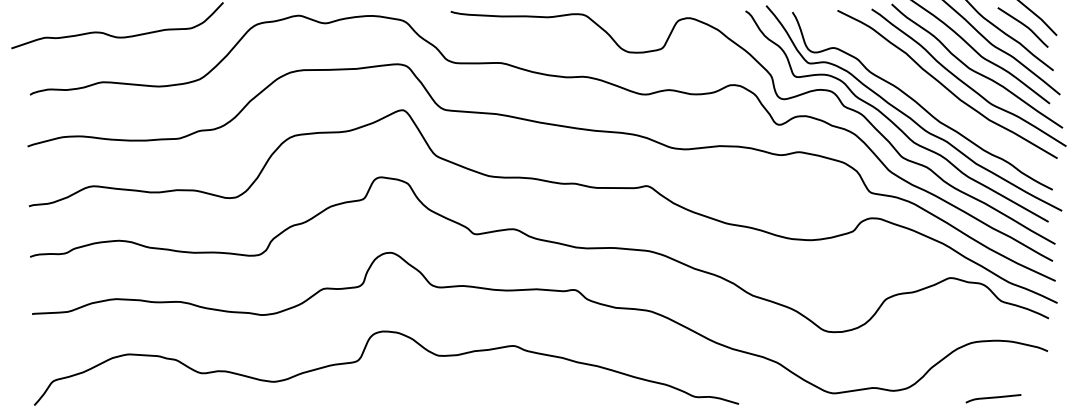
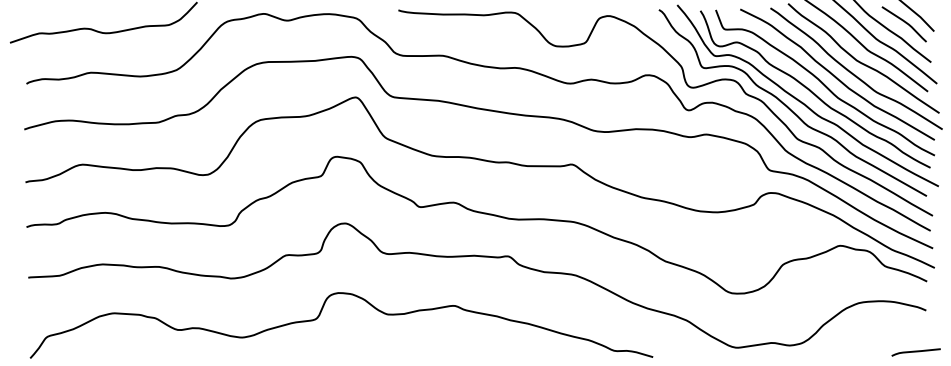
curve: (932, 94) -> (824, 83), added
curve: (993, 398) -> (916, 352), moved

